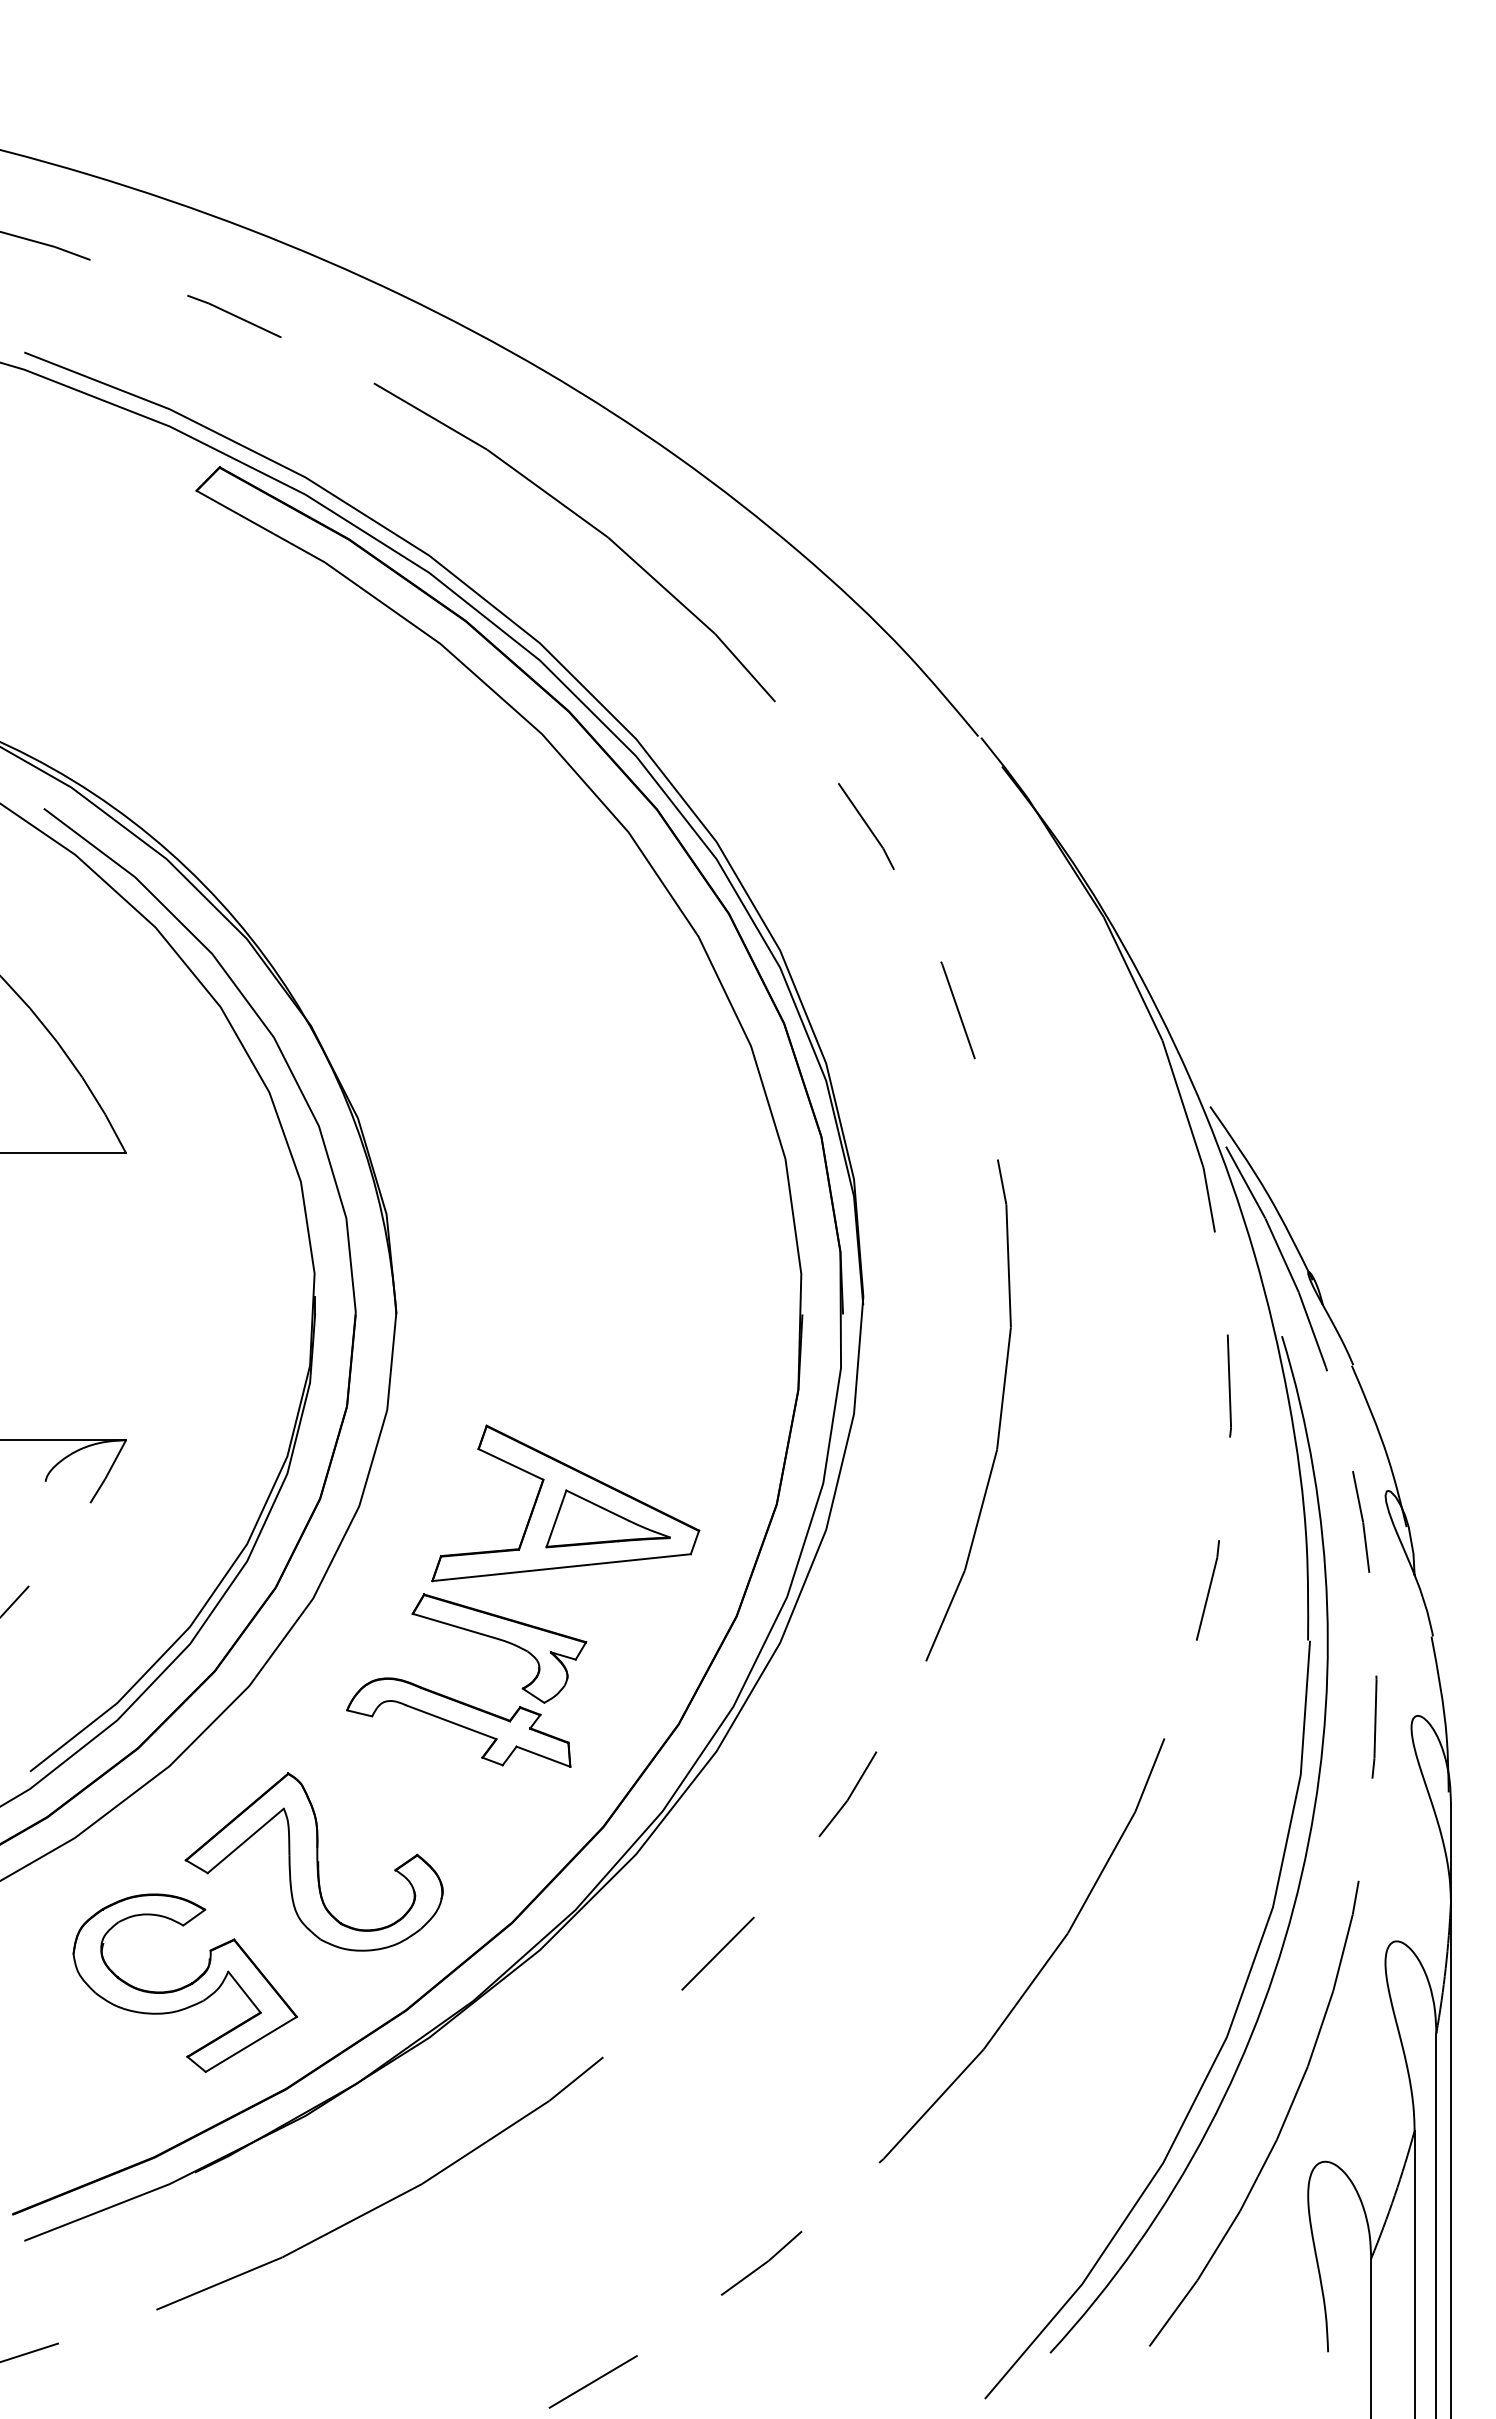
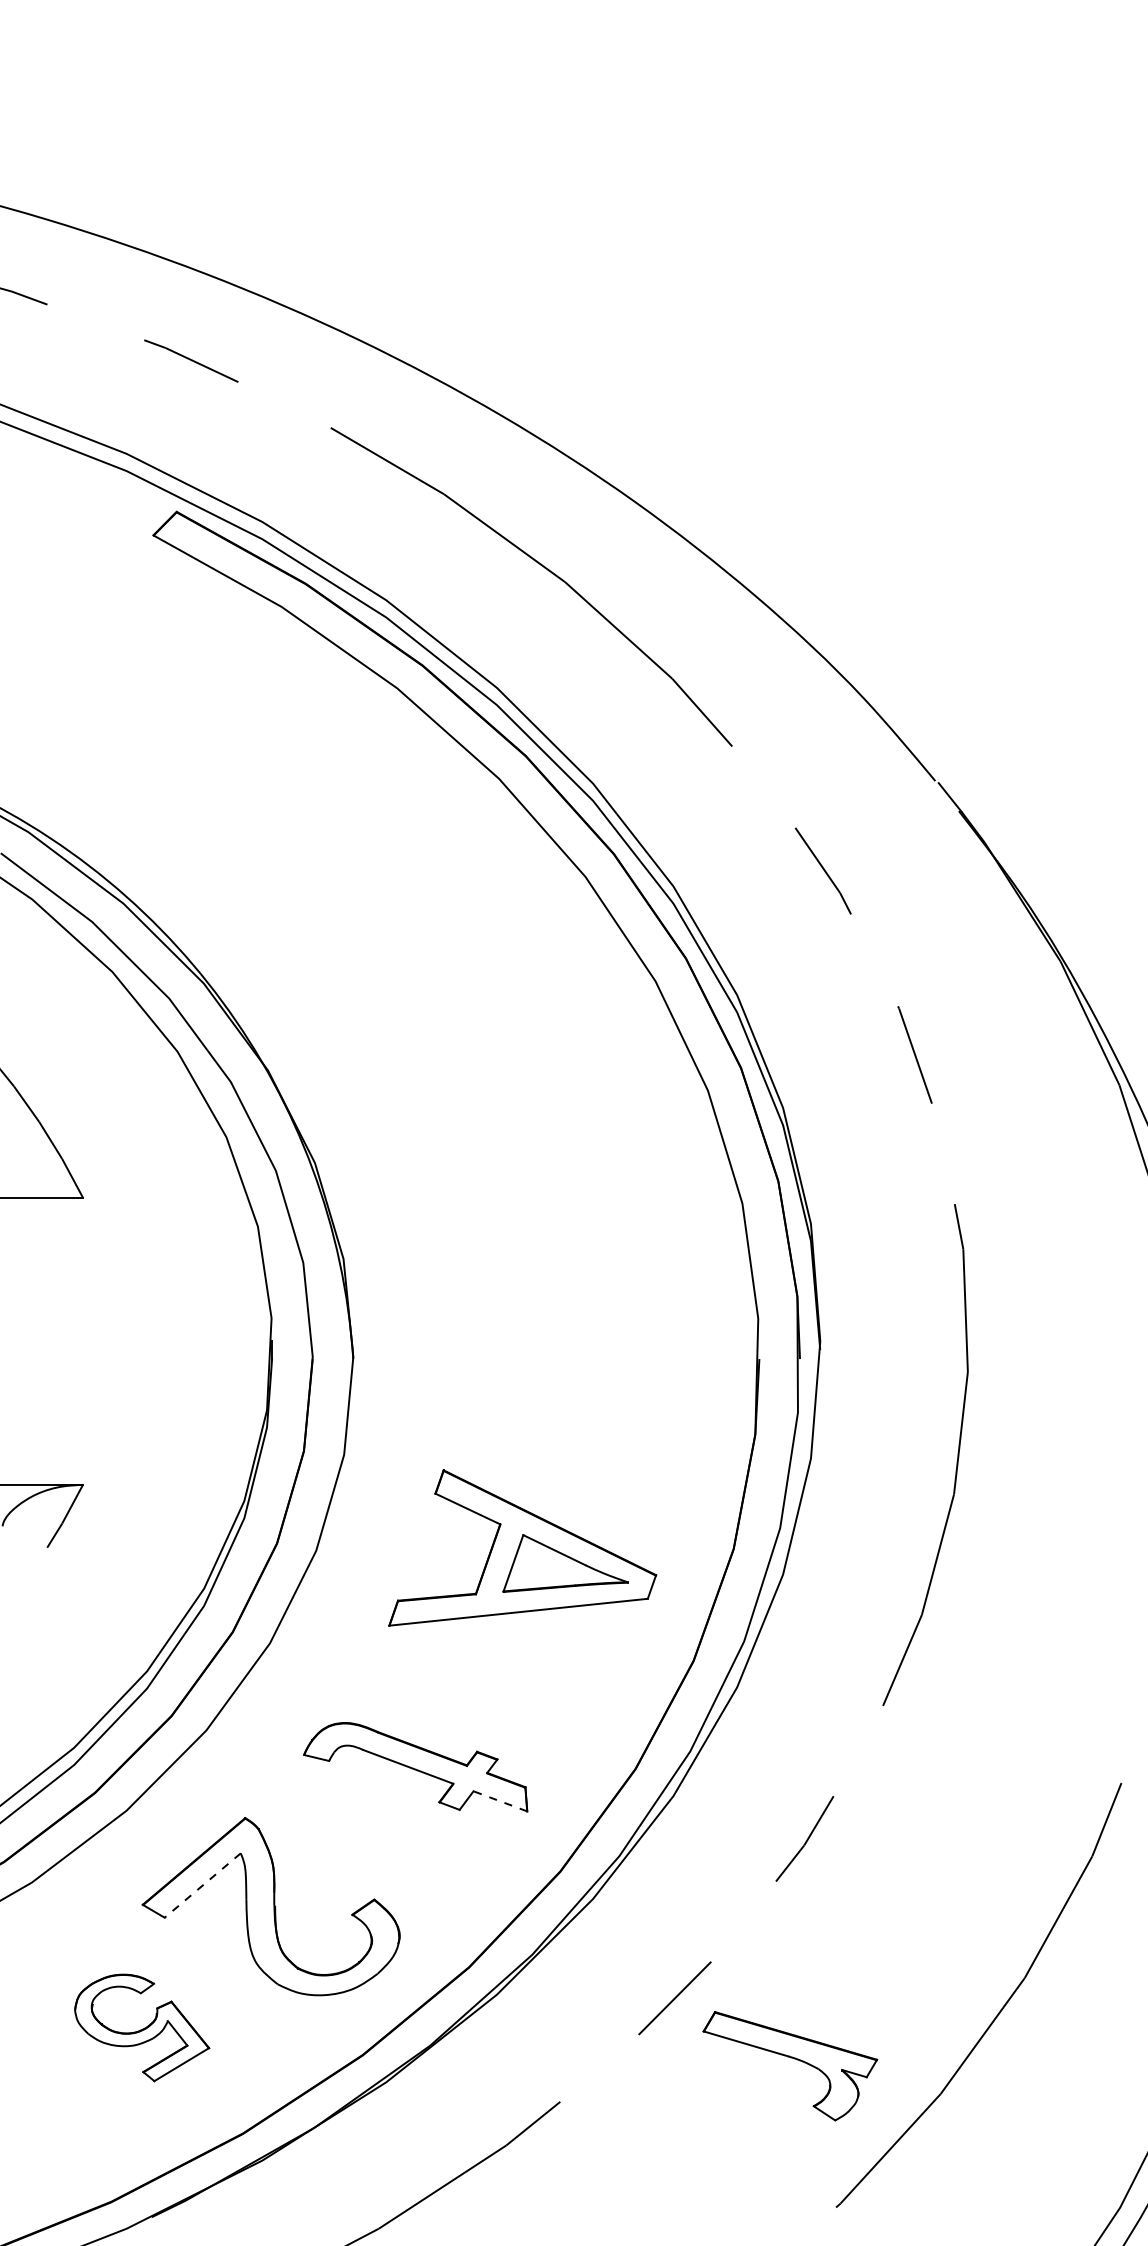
part: (502, 1641) -> (793, 2059), moved
line: (543, 1756) -> (500, 1801), solid -> dashed
line: (245, 1840) -> (202, 1885), solid -> dashed
part: (184, 1983) -> (141, 2028), size x0.6

